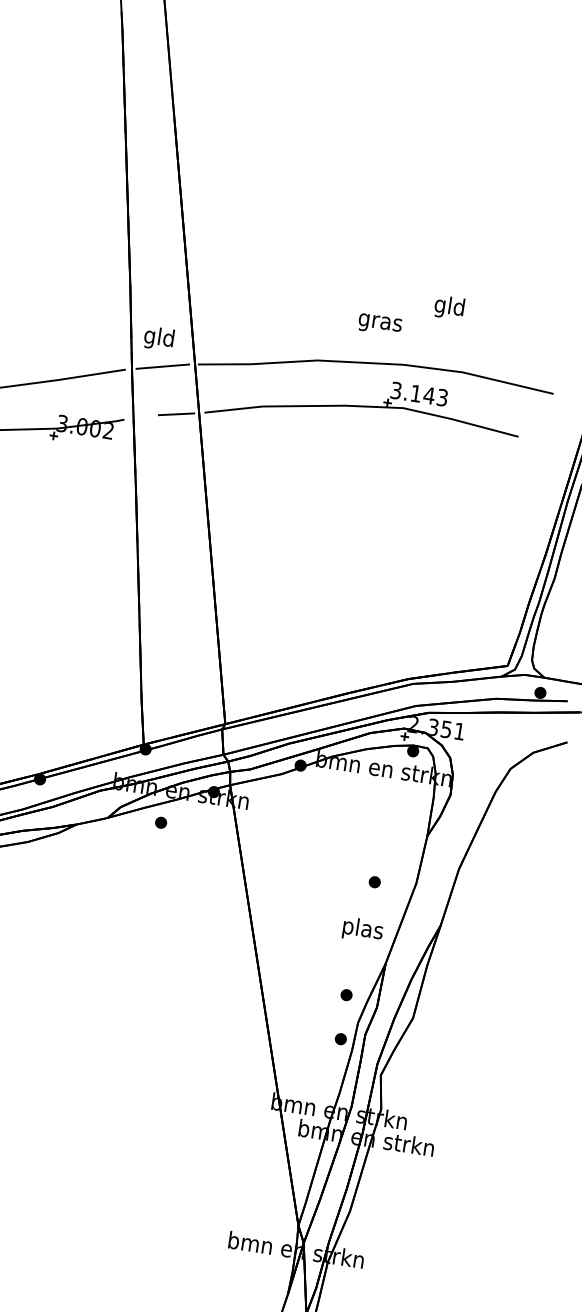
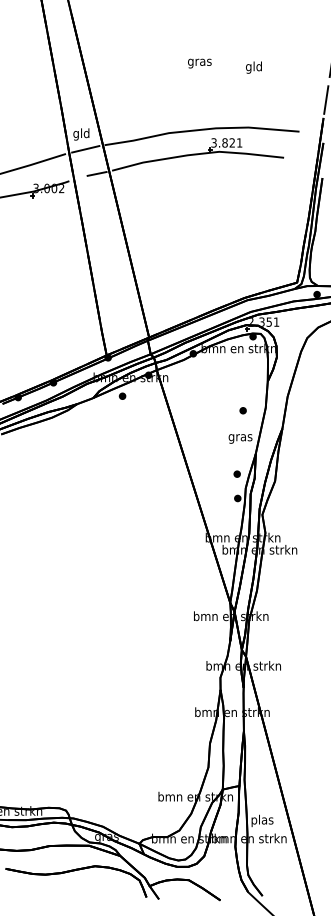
text: (448, 307) -> (253, 67), moved
text: (379, 324) -> (199, 63), moved
text: (429, 394) -> (232, 142), 3.143 -> 3.821
text: (362, 929) -> (240, 437), plas -> gras

